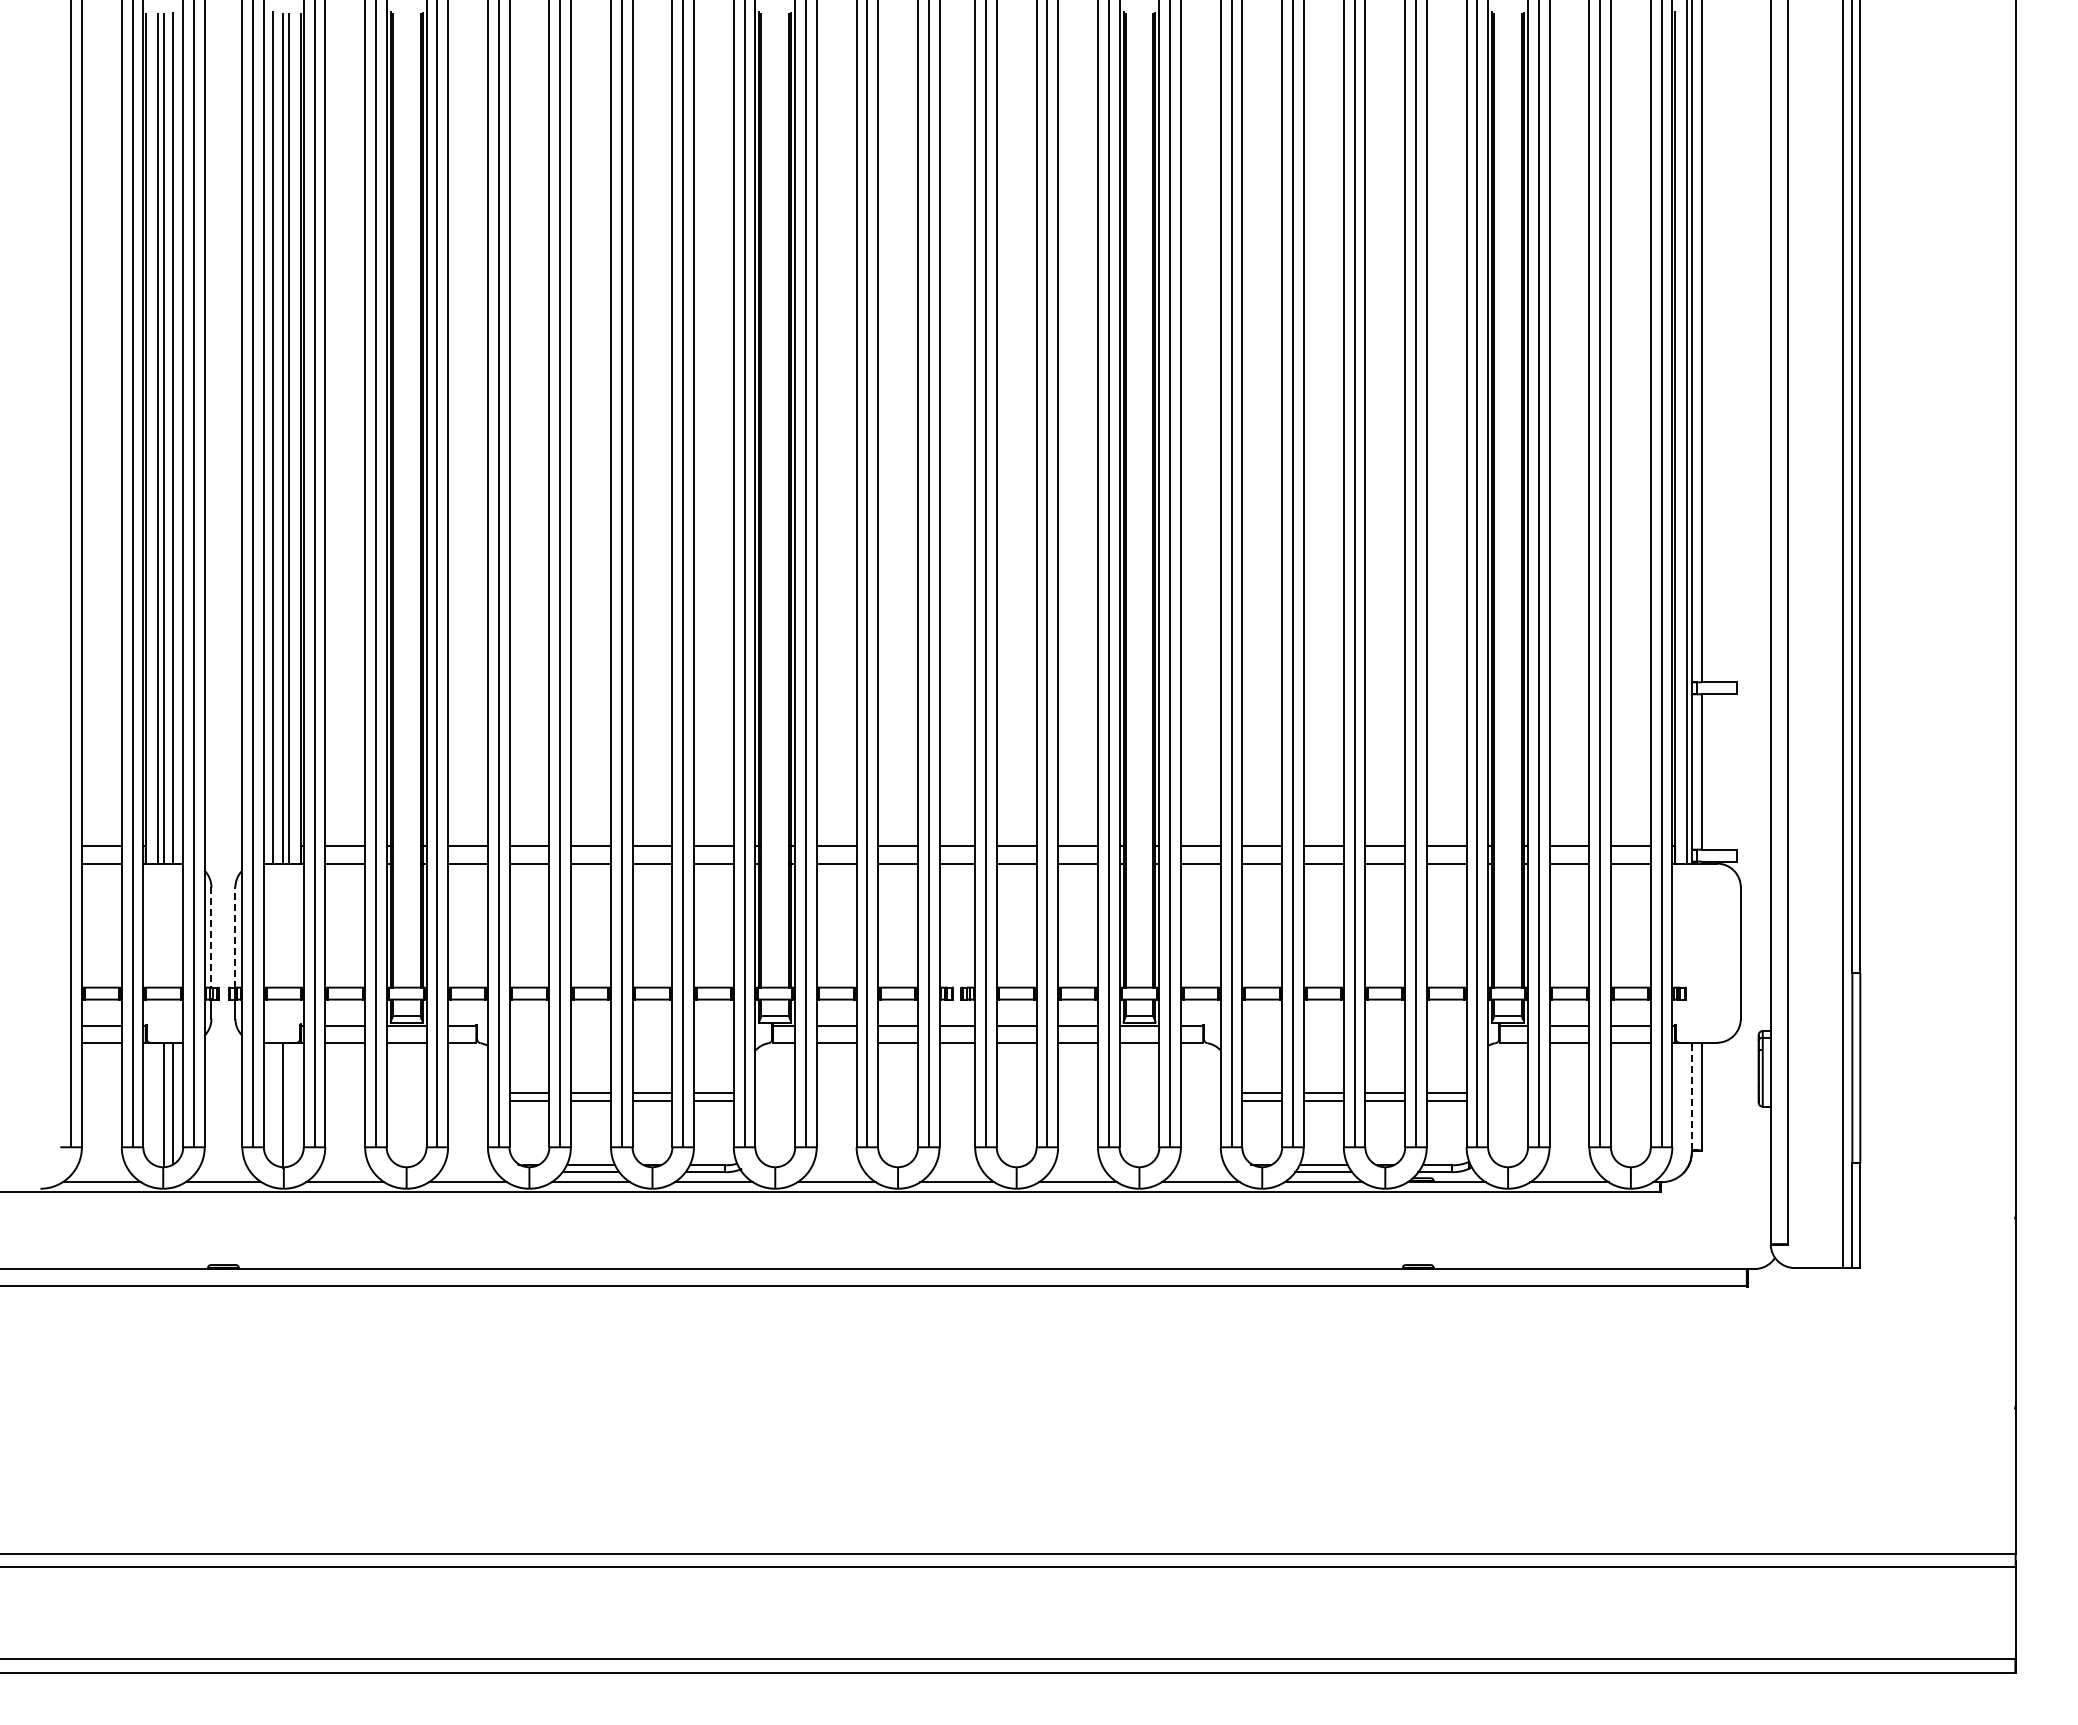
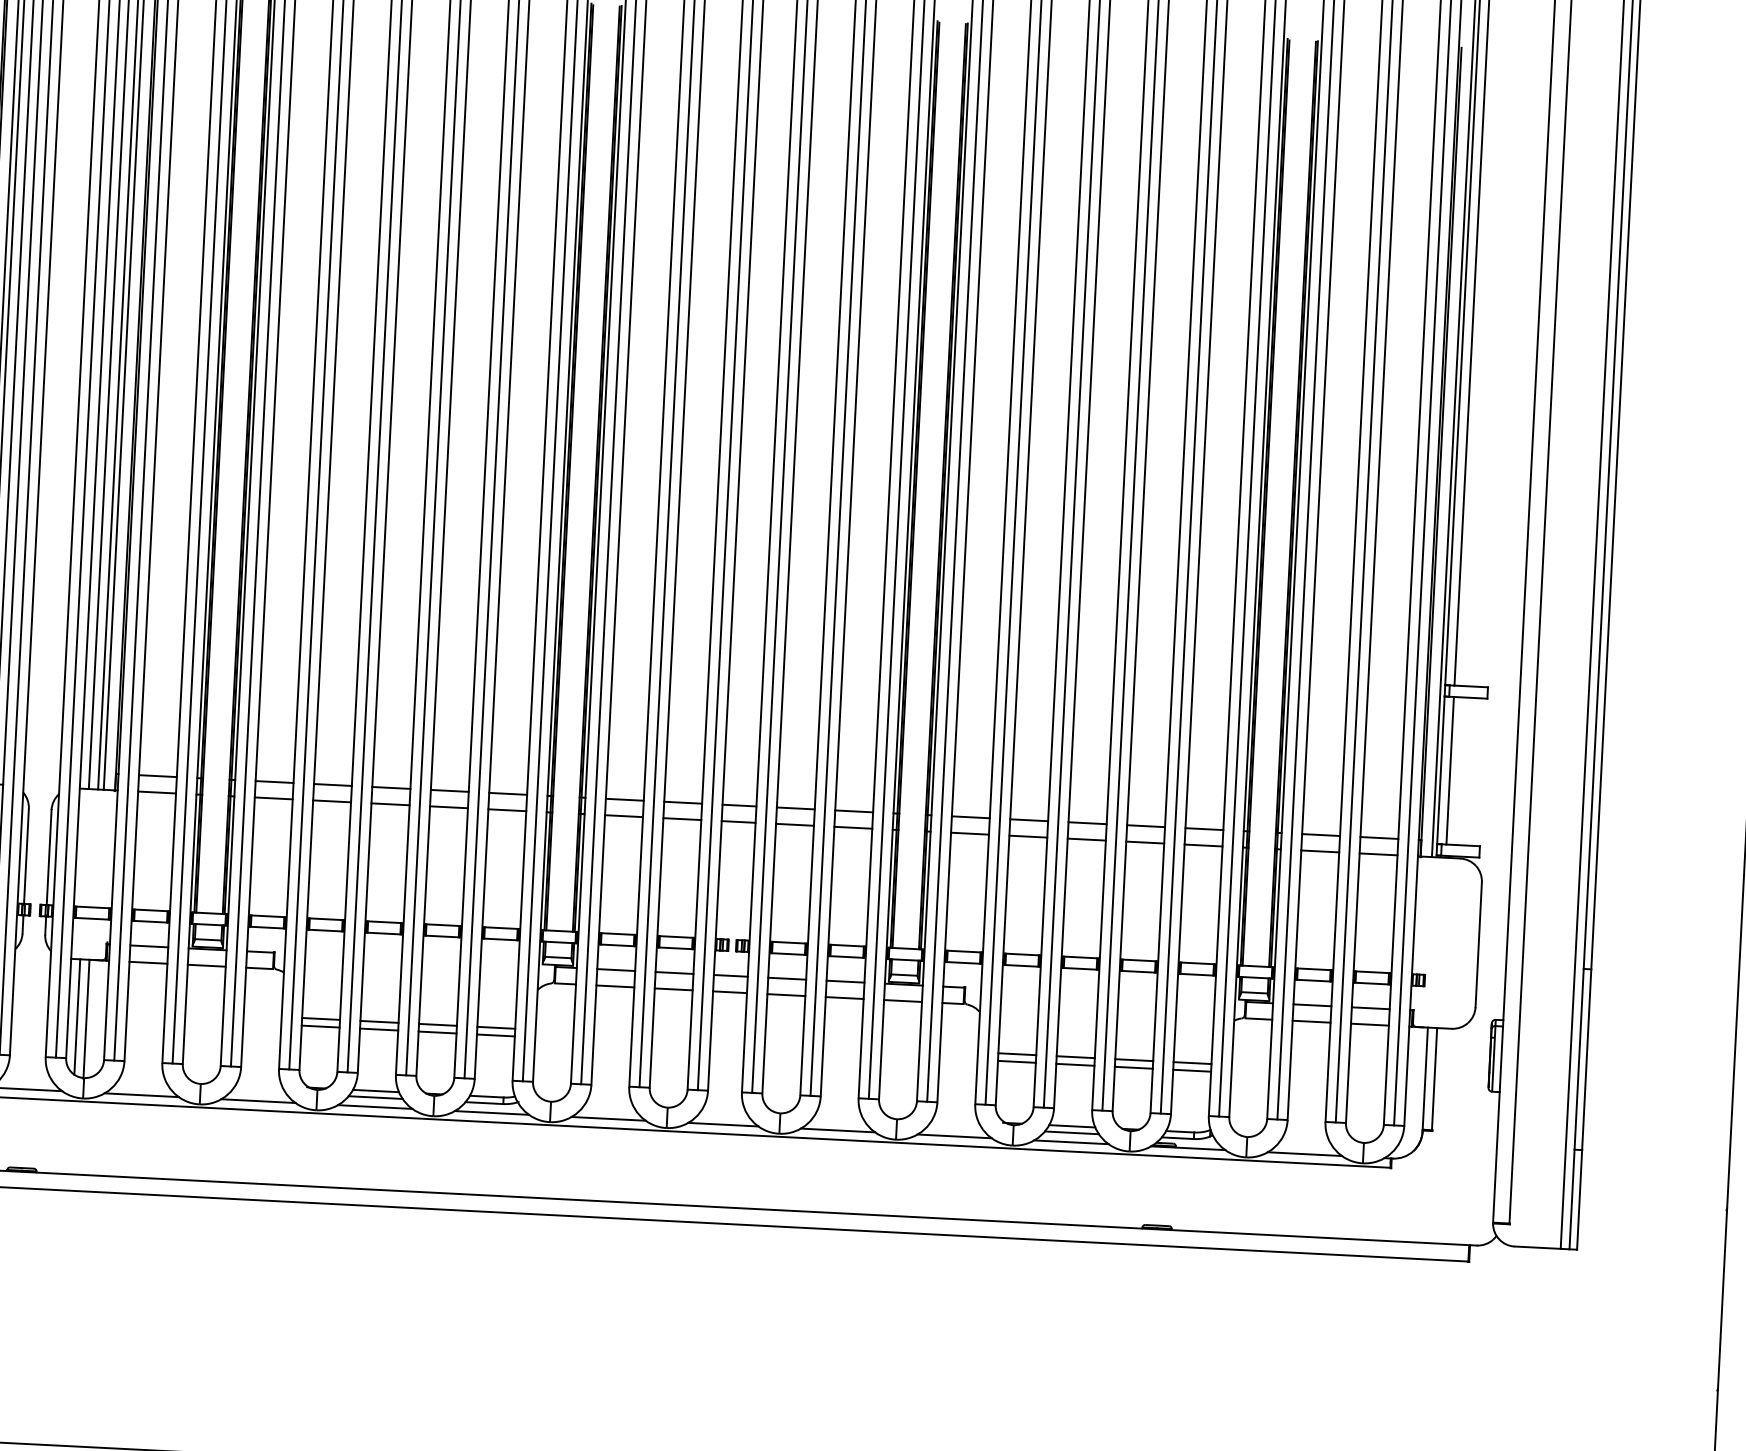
line: (235, 937) -> (49, 857), dashed -> solid
line: (211, 938) -> (26, 857), dashed -> solid
line: (1691, 1096) -> (1424, 1078), dashed -> solid
line: (273, 1103) -> (77, 1017), added

